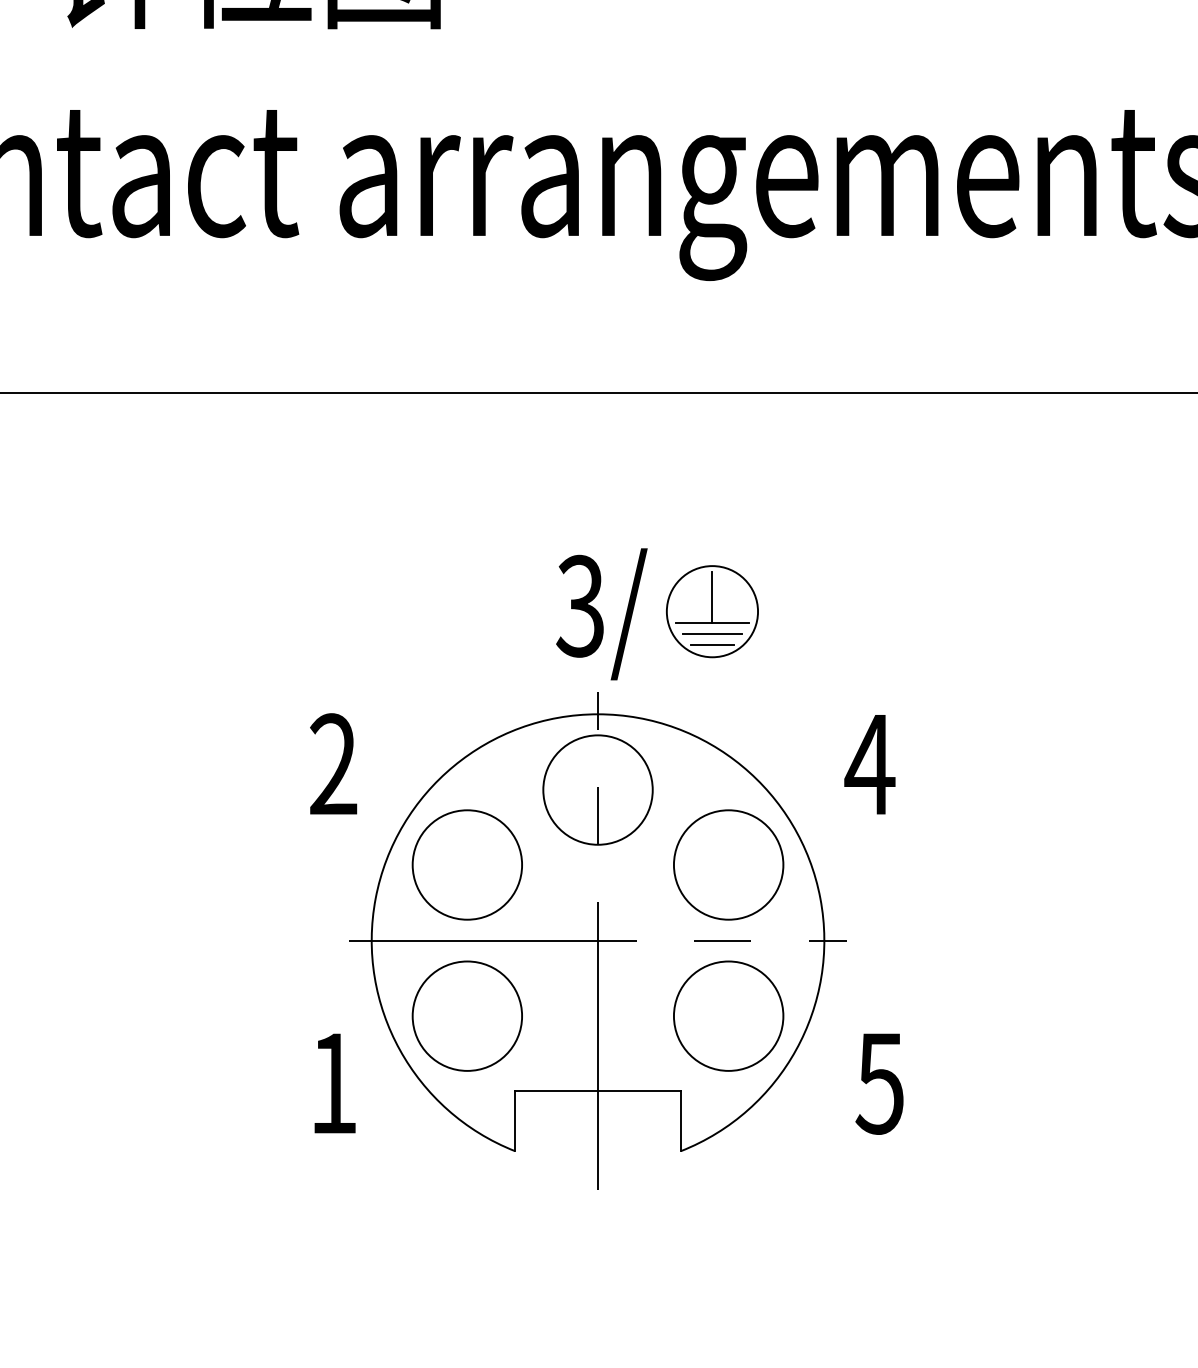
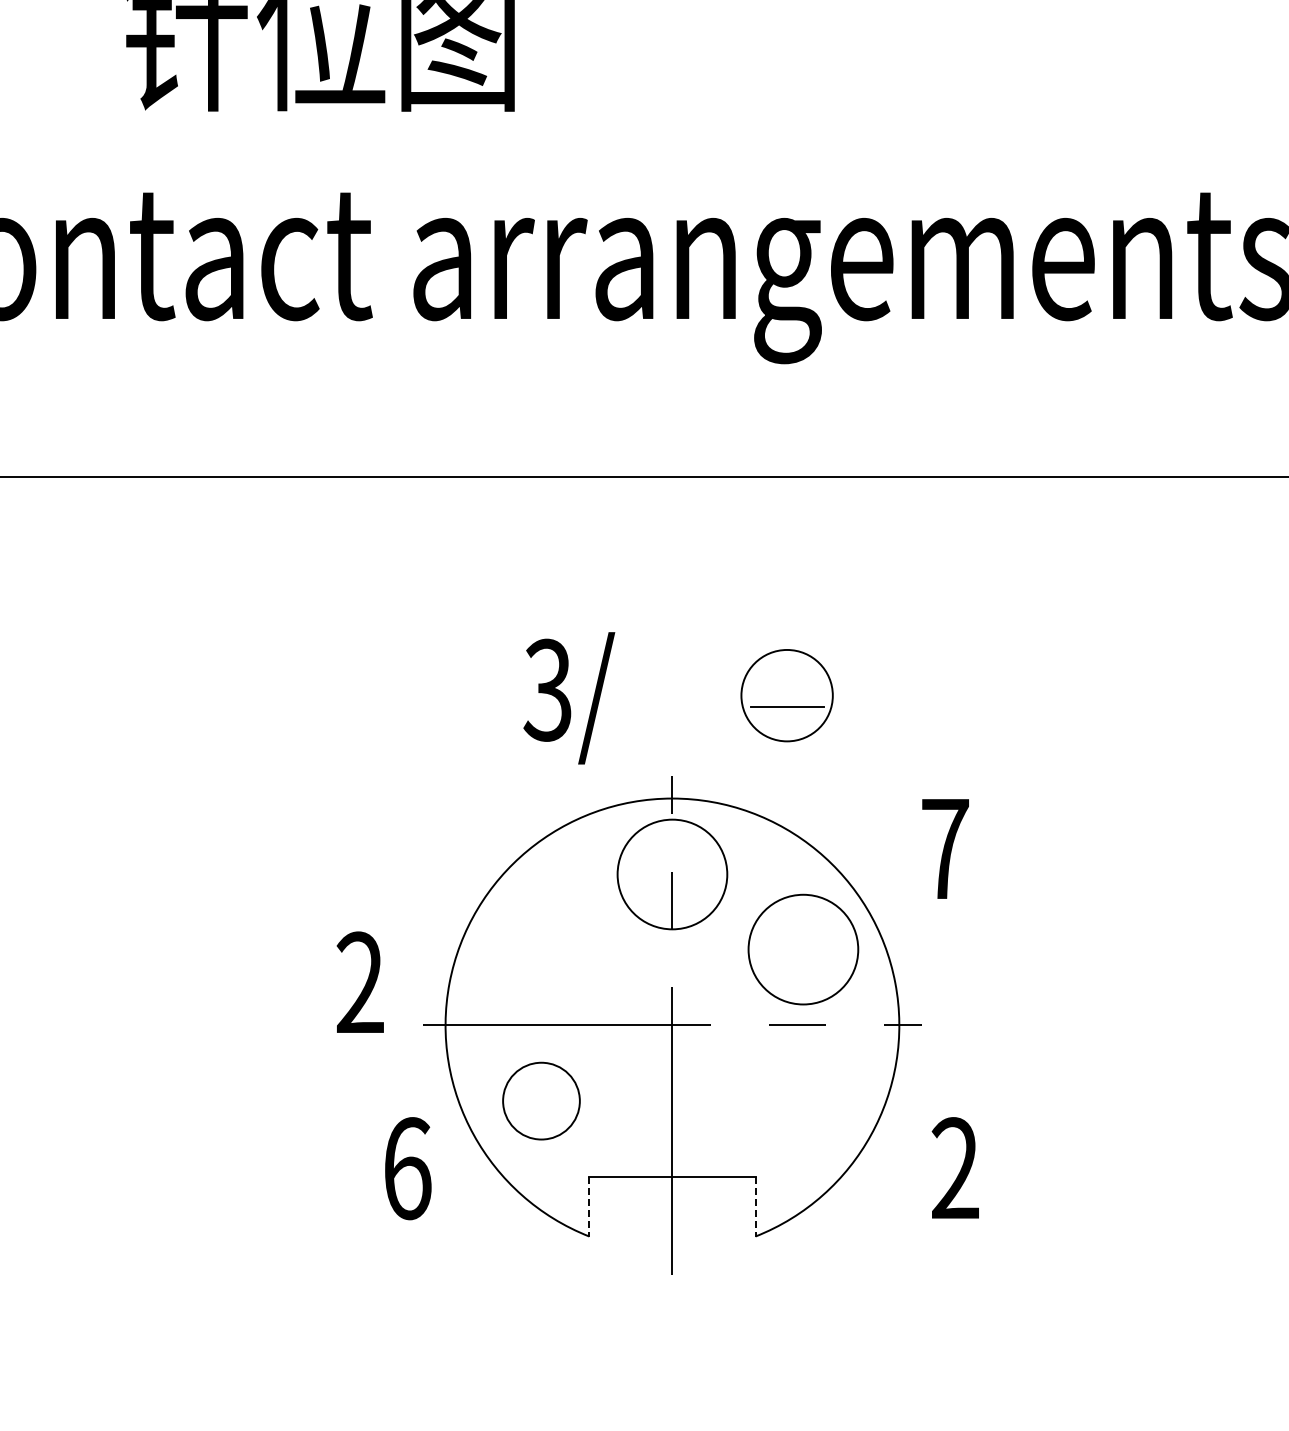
line: (712, 597) -> (787, 681), removed
text: (602, 614) -> (569, 698), moved
line: (711, 633) -> (786, 717), removed
line: (712, 644) -> (787, 728), removed
text: (332, 763) -> (359, 981), moved
text: (869, 764) -> (944, 848), 4 -> 7
circle: (467, 864) -> (541, 949), removed
circle: (467, 1015) -> (541, 1100), size x0.7
circle: (728, 1015) -> (803, 1100), removed
text: (334, 1083) -> (408, 1168), 1 -> 6
text: (879, 1083) -> (954, 1168), 5 -> 2
line: (515, 1121) -> (589, 1206), solid -> dashed
line: (680, 1121) -> (755, 1206), solid -> dashed

